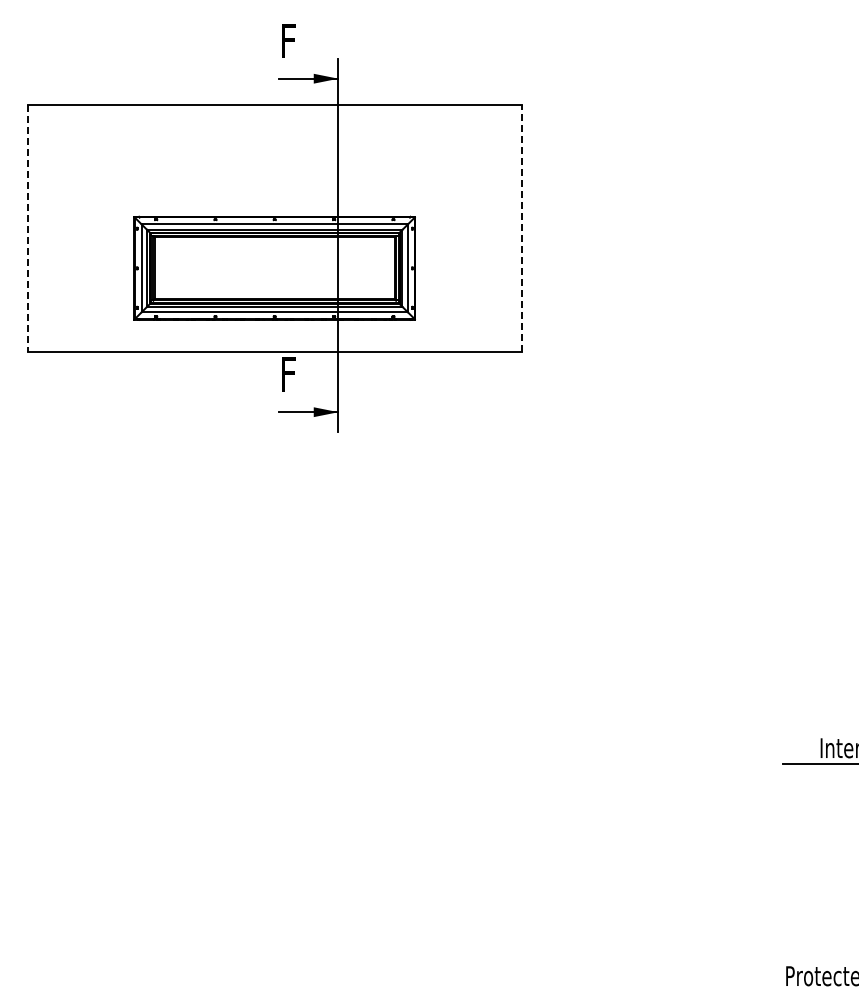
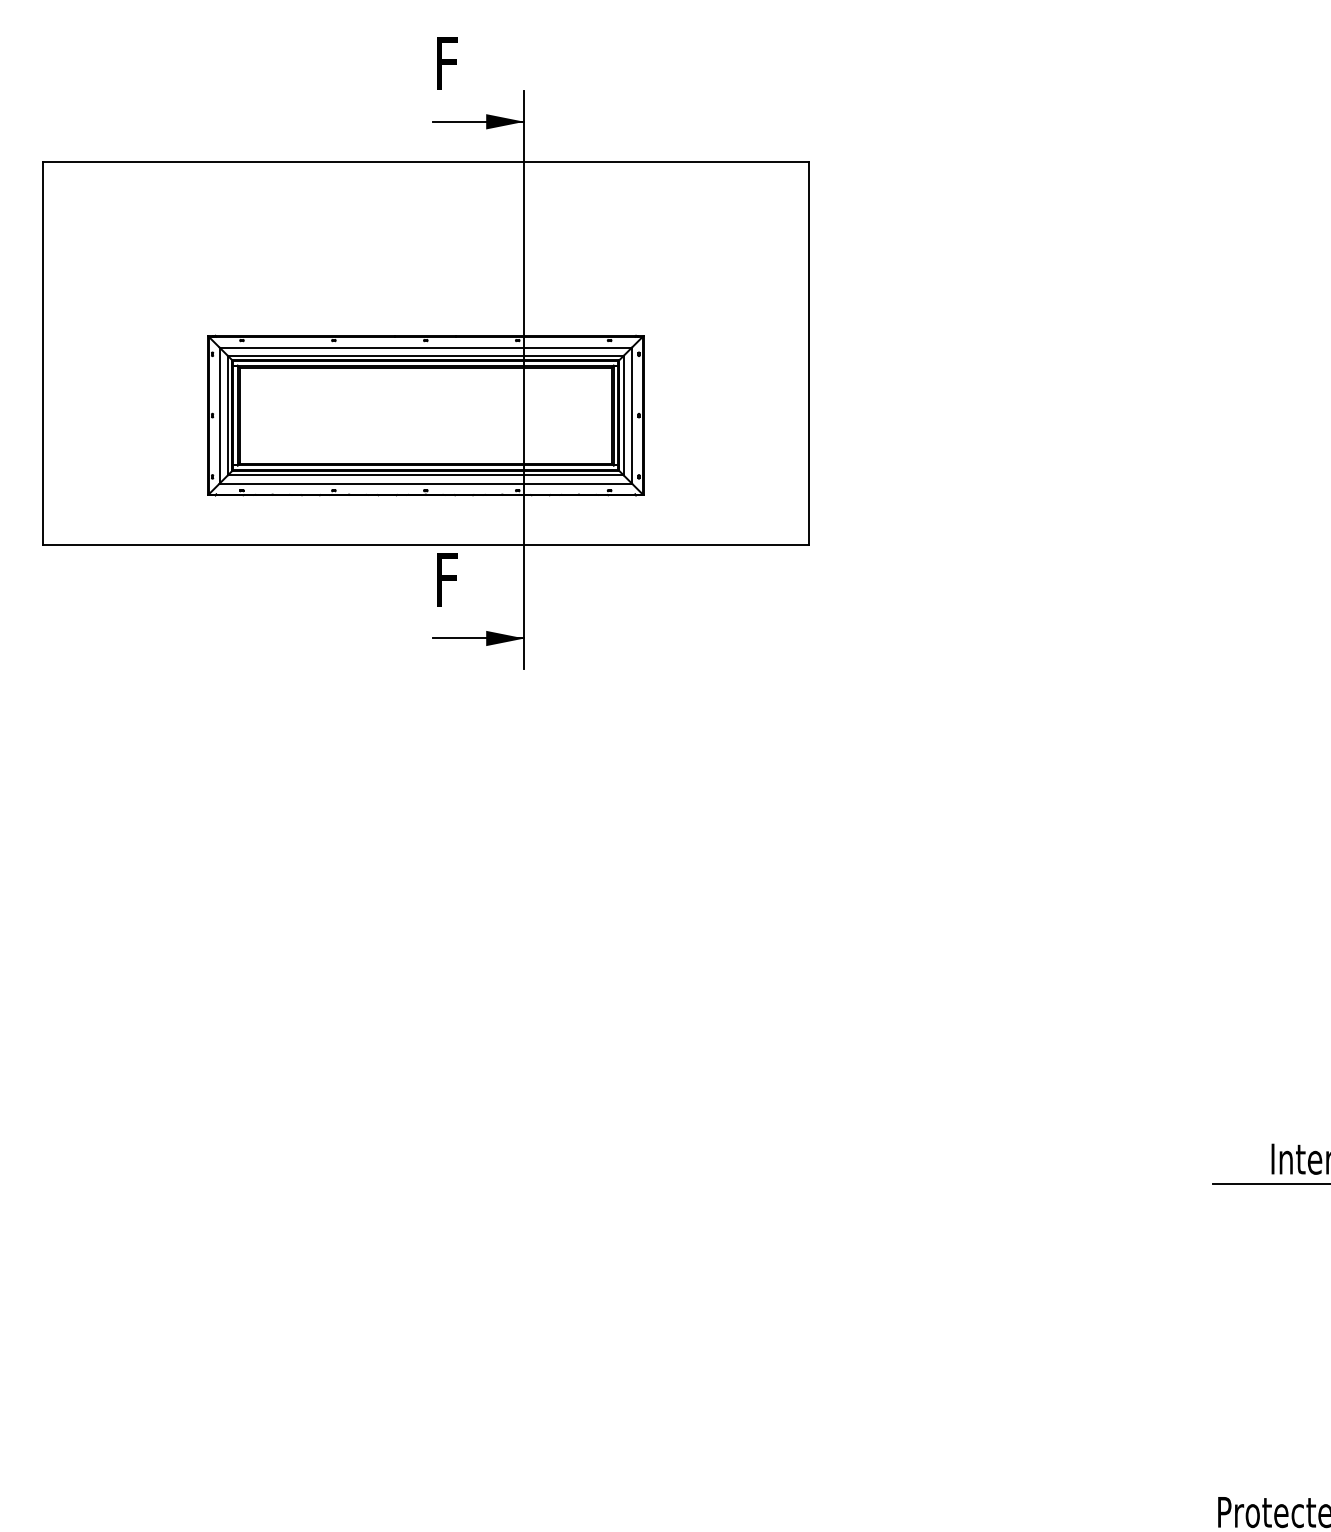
line: (27, 228) -> (42, 353), dashed -> solid
line: (521, 228) -> (808, 353), dashed -> solid

